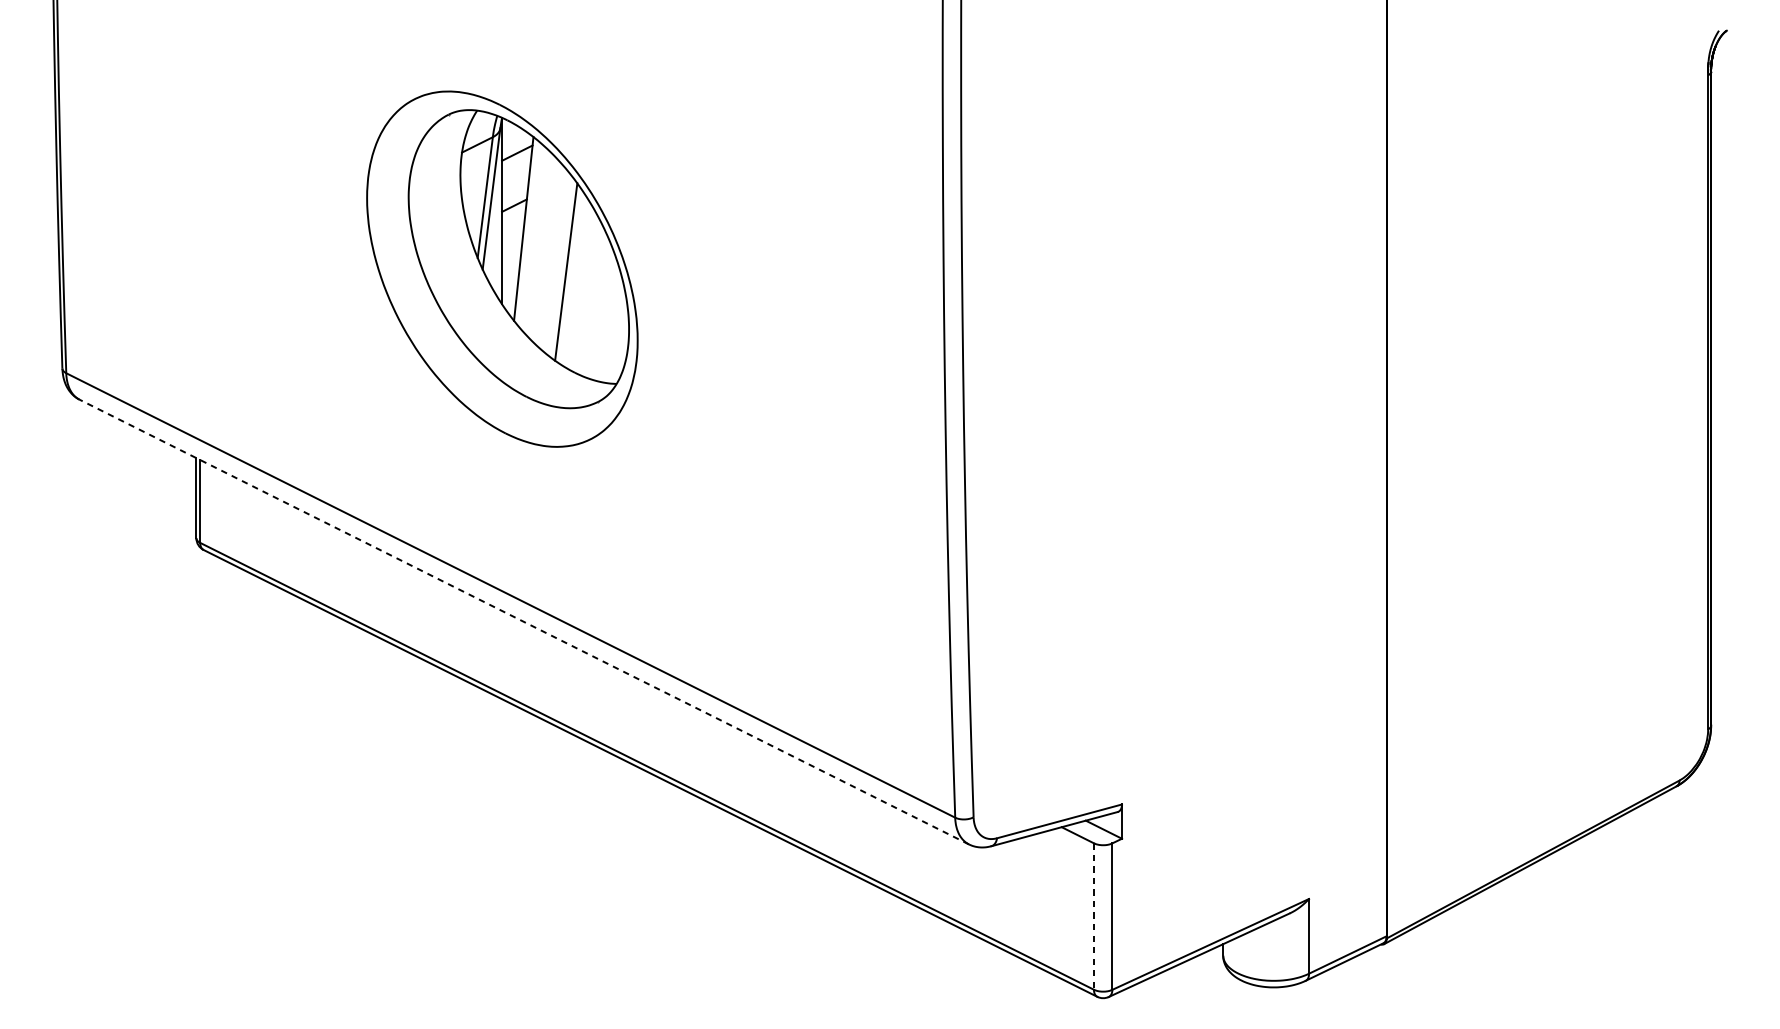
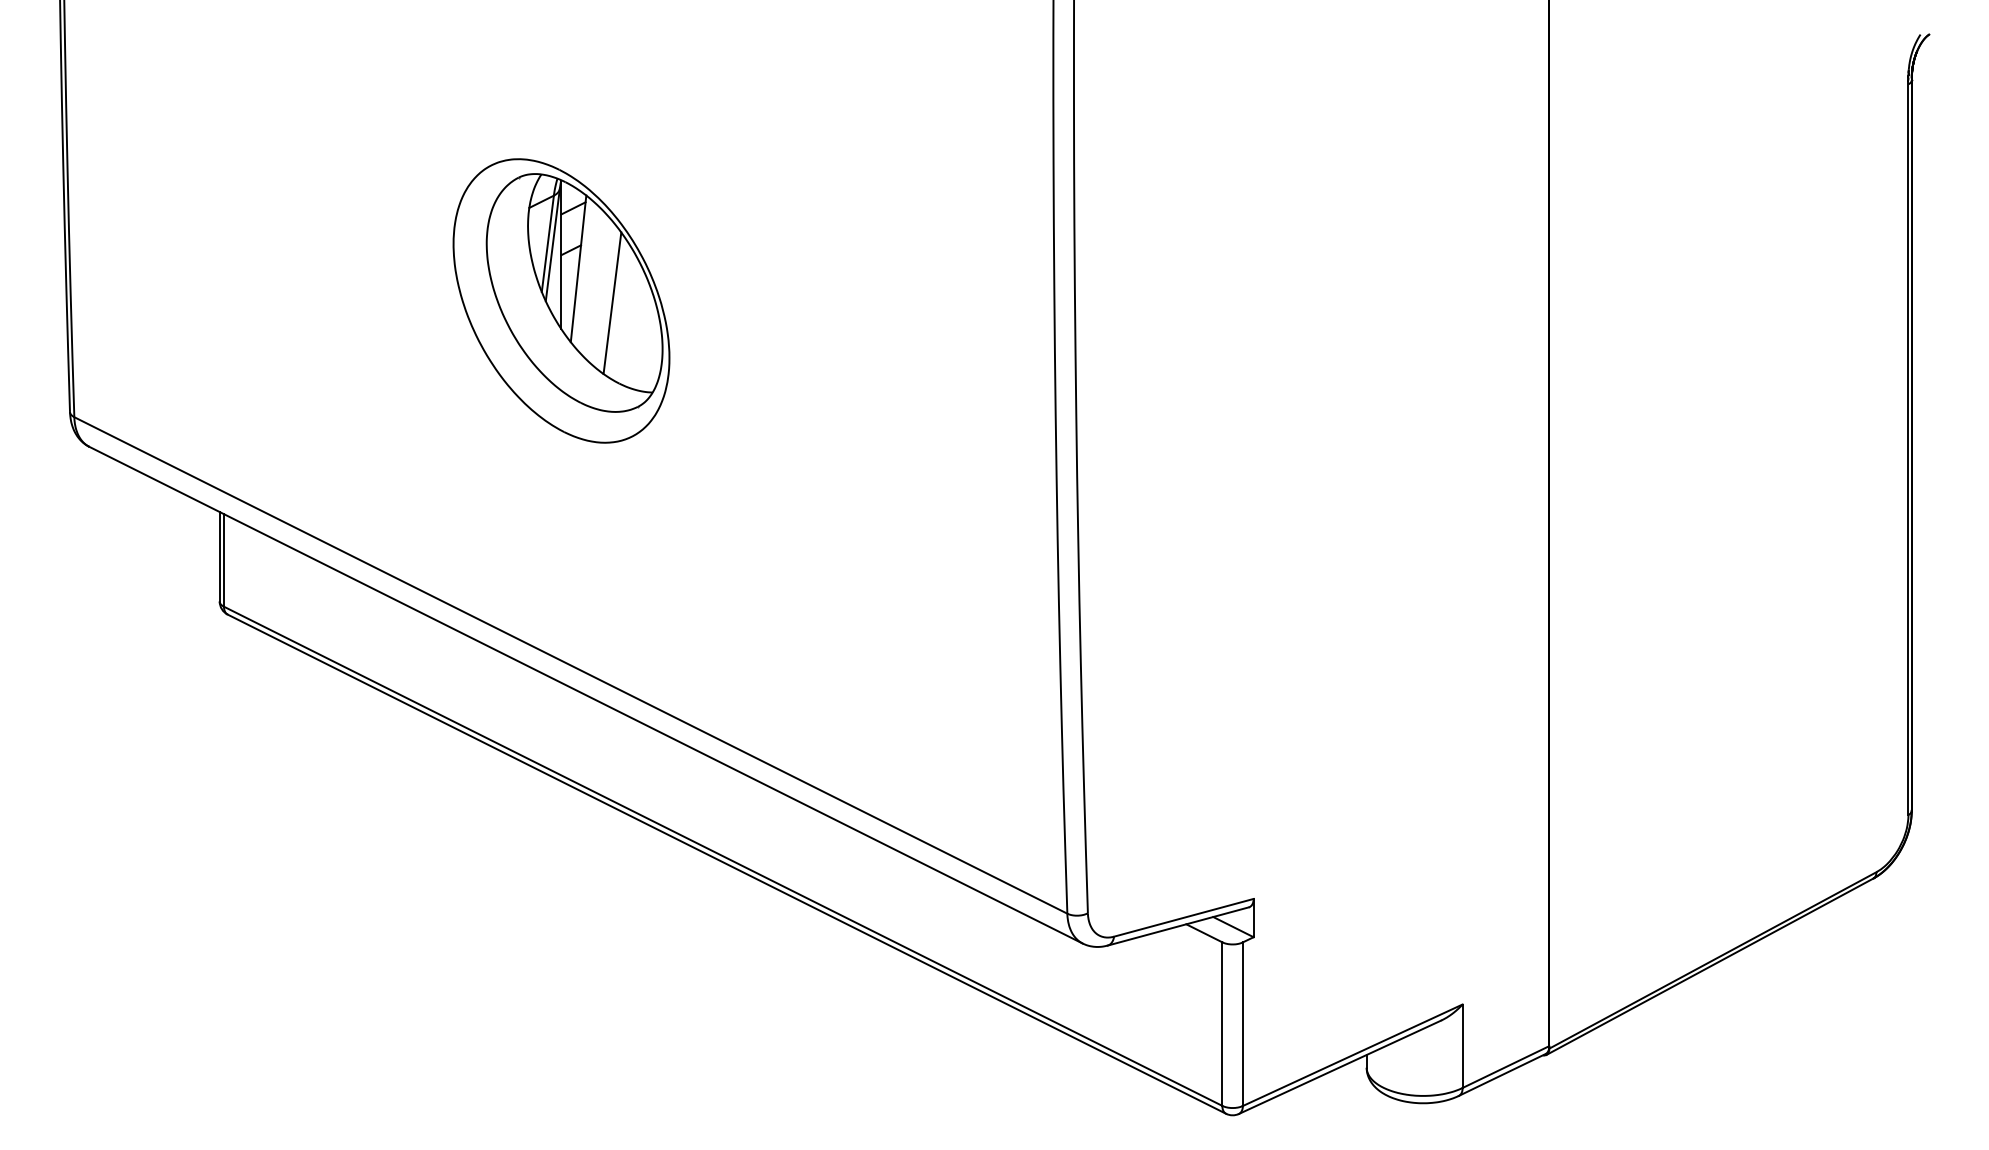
part: (502, 268) -> (561, 300), size x0.71
line: (523, 621) -> (585, 694), dashed -> solid
line: (1094, 916) -> (1222, 1024), dashed -> solid

